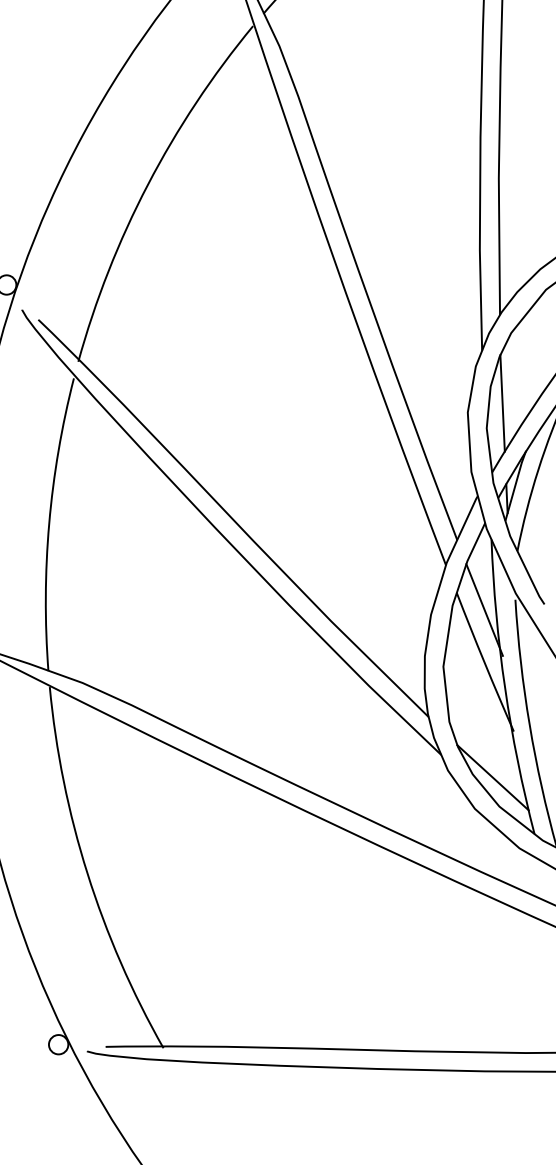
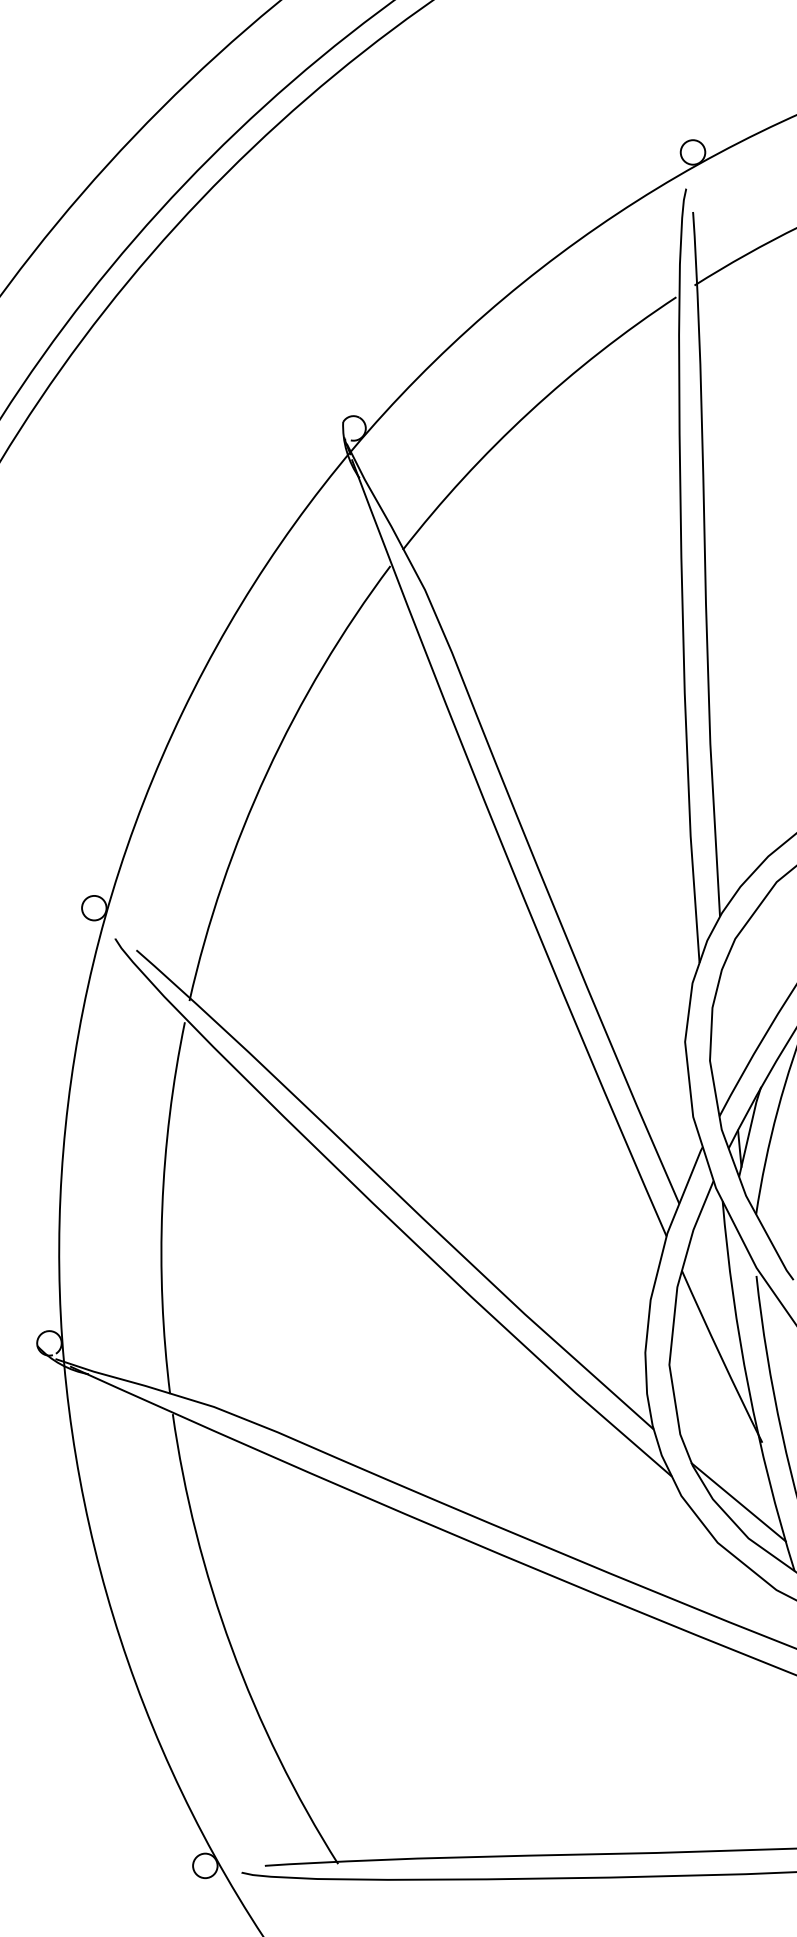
line: (502, 403) -> (728, 1028), removed
line: (484, 609) -> (718, 1290), removed

